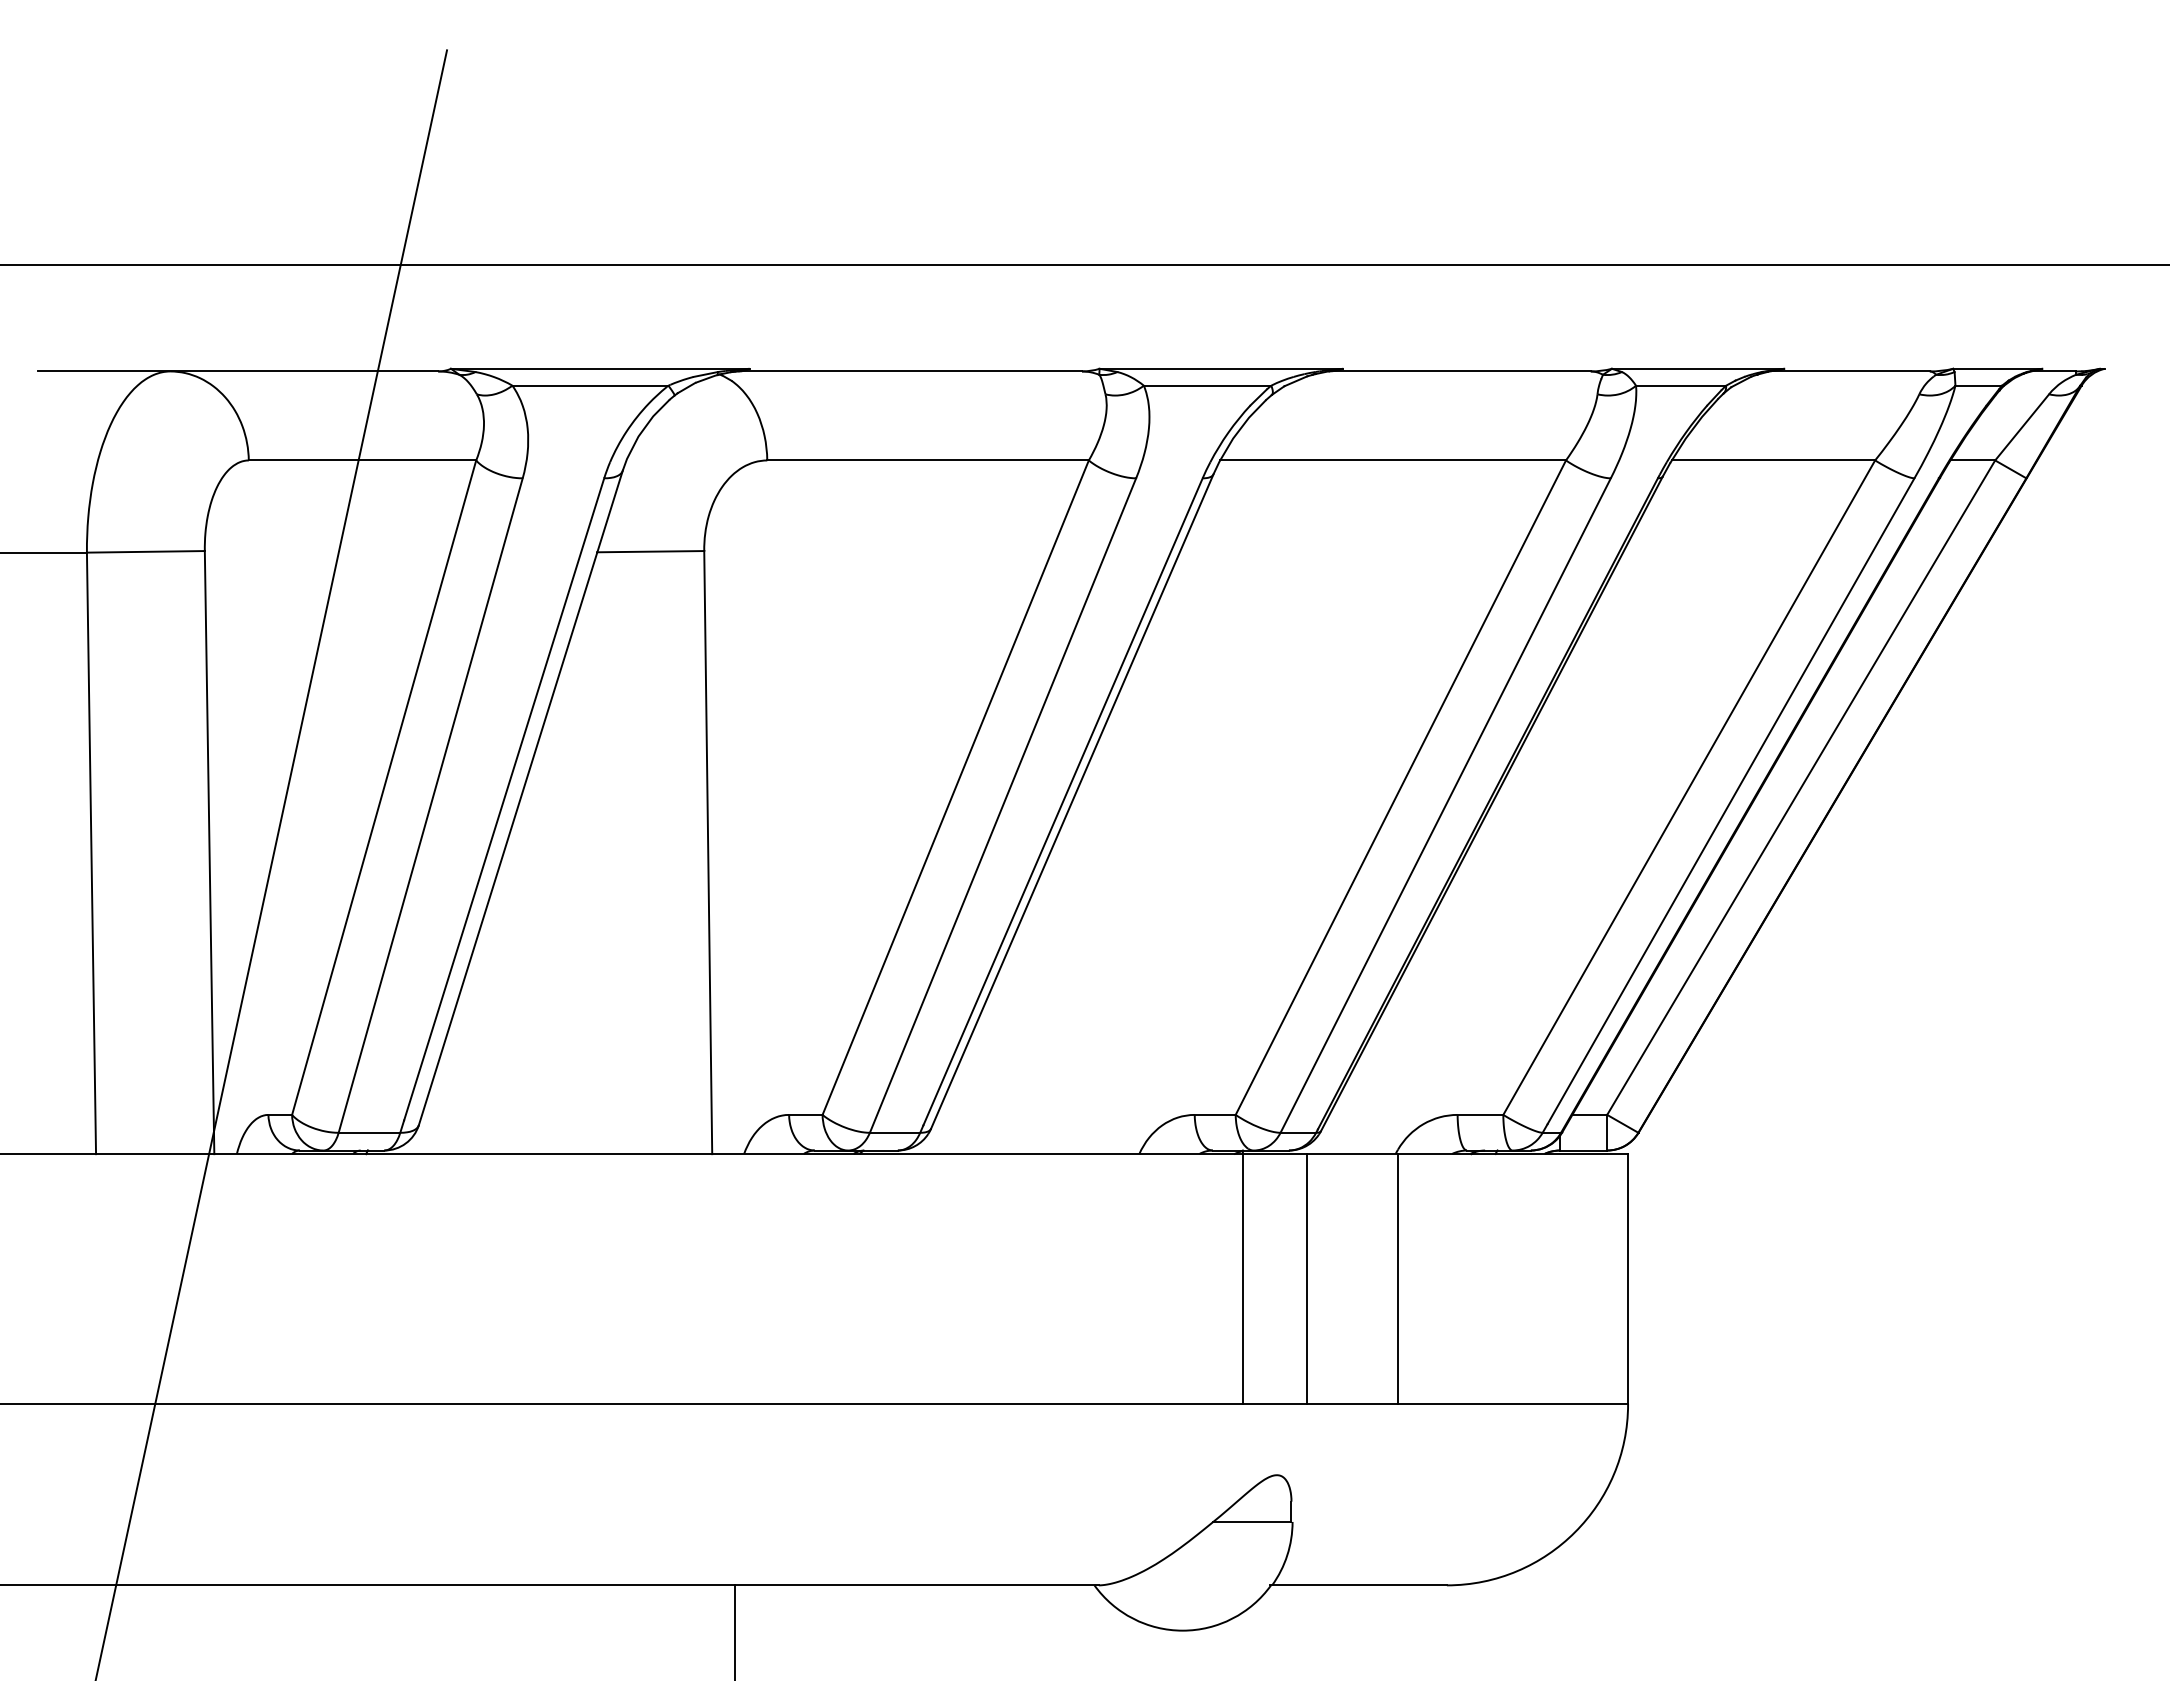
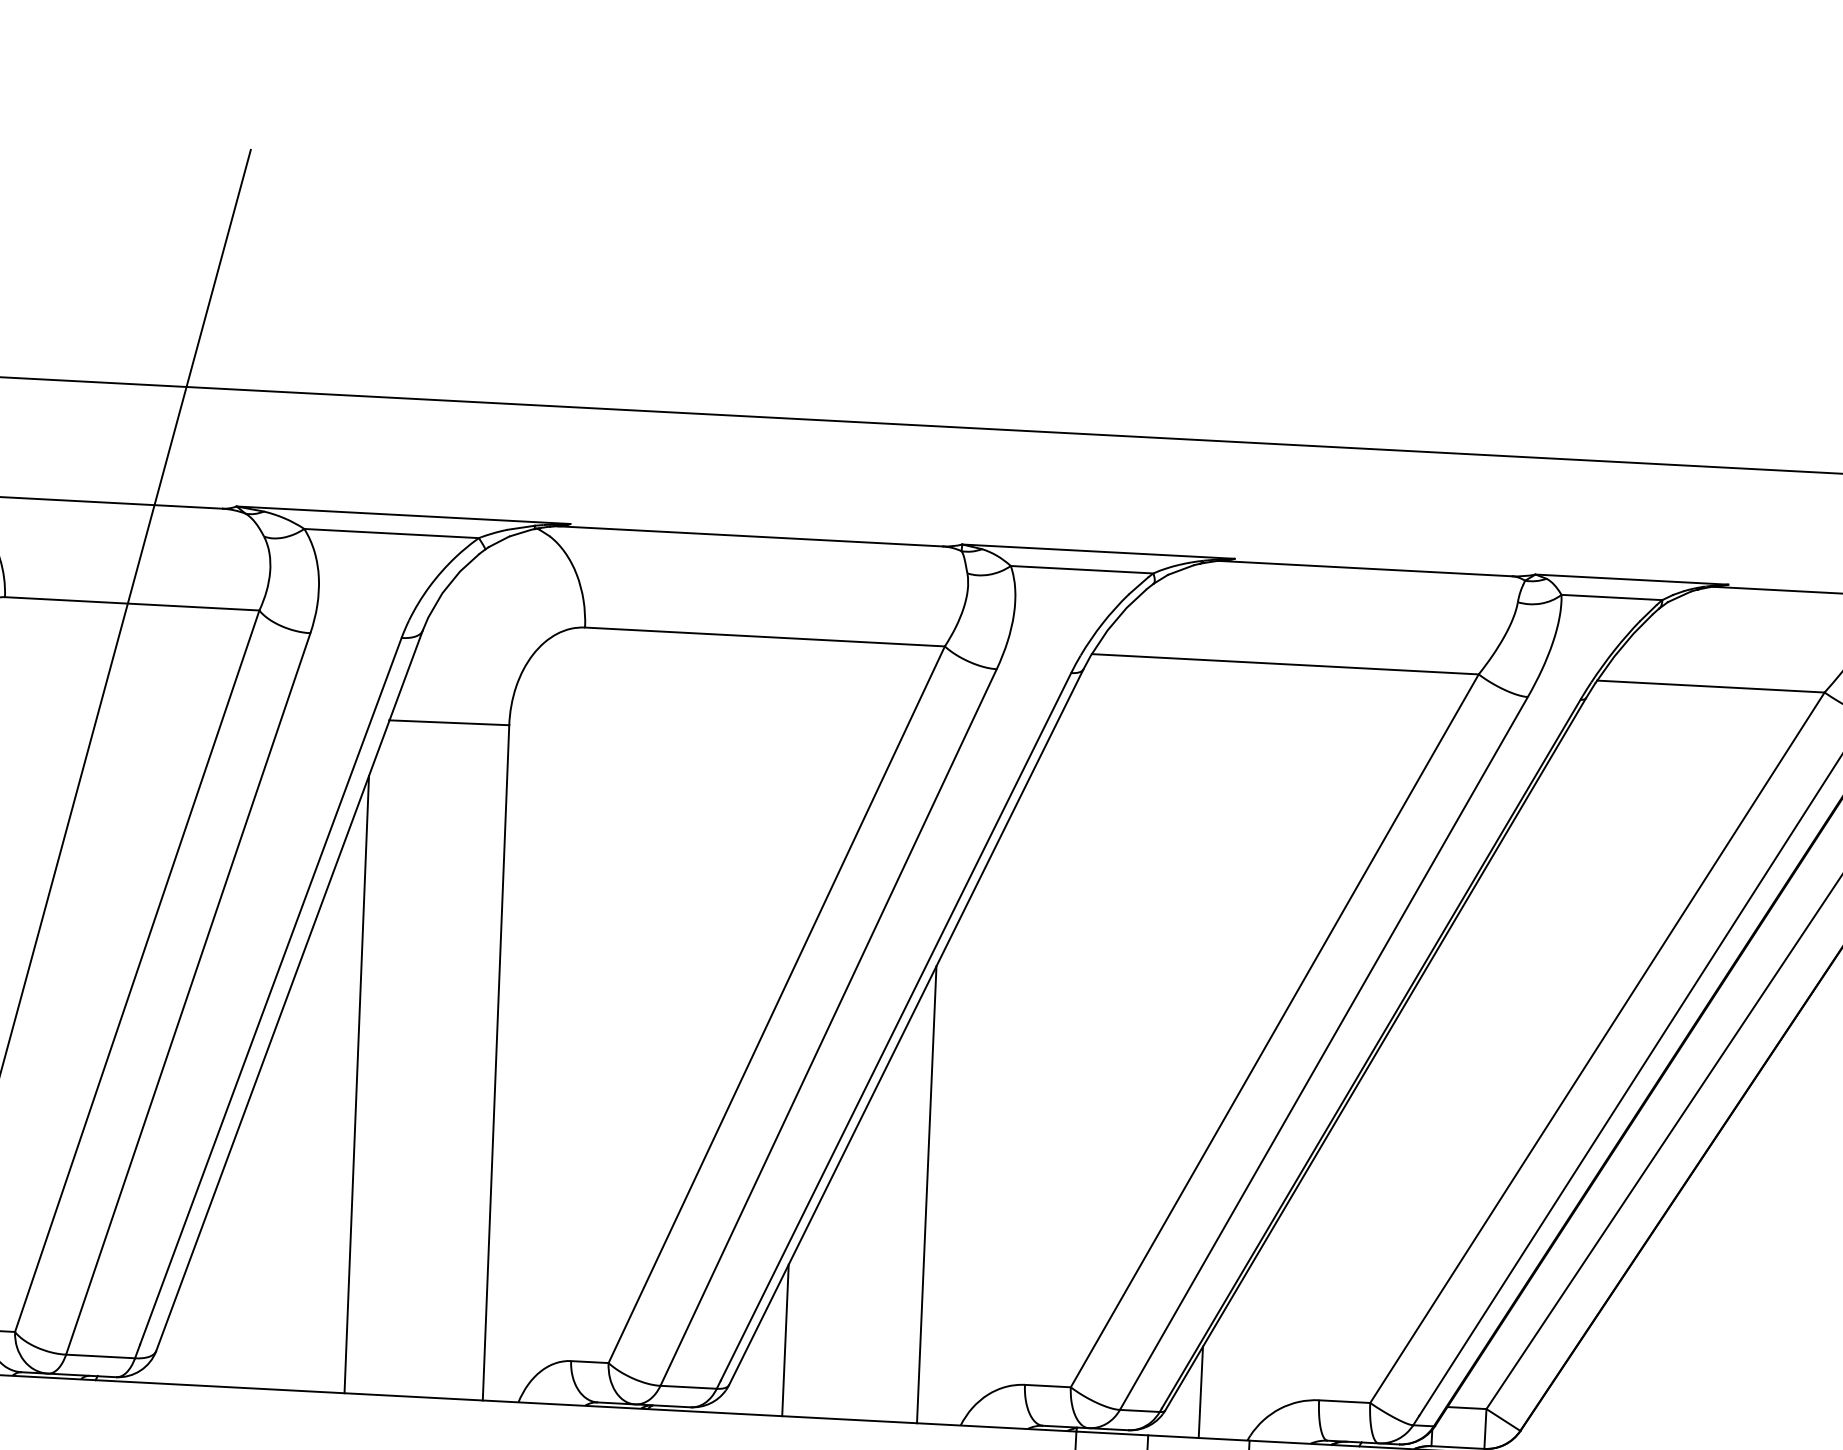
line: (584, 878) -> (356, 1084), added
line: (1098, 949) -> (927, 1194), added
line: (978, 1086) -> (784, 1340), added
line: (1351, 1113) -> (1200, 1392), added

